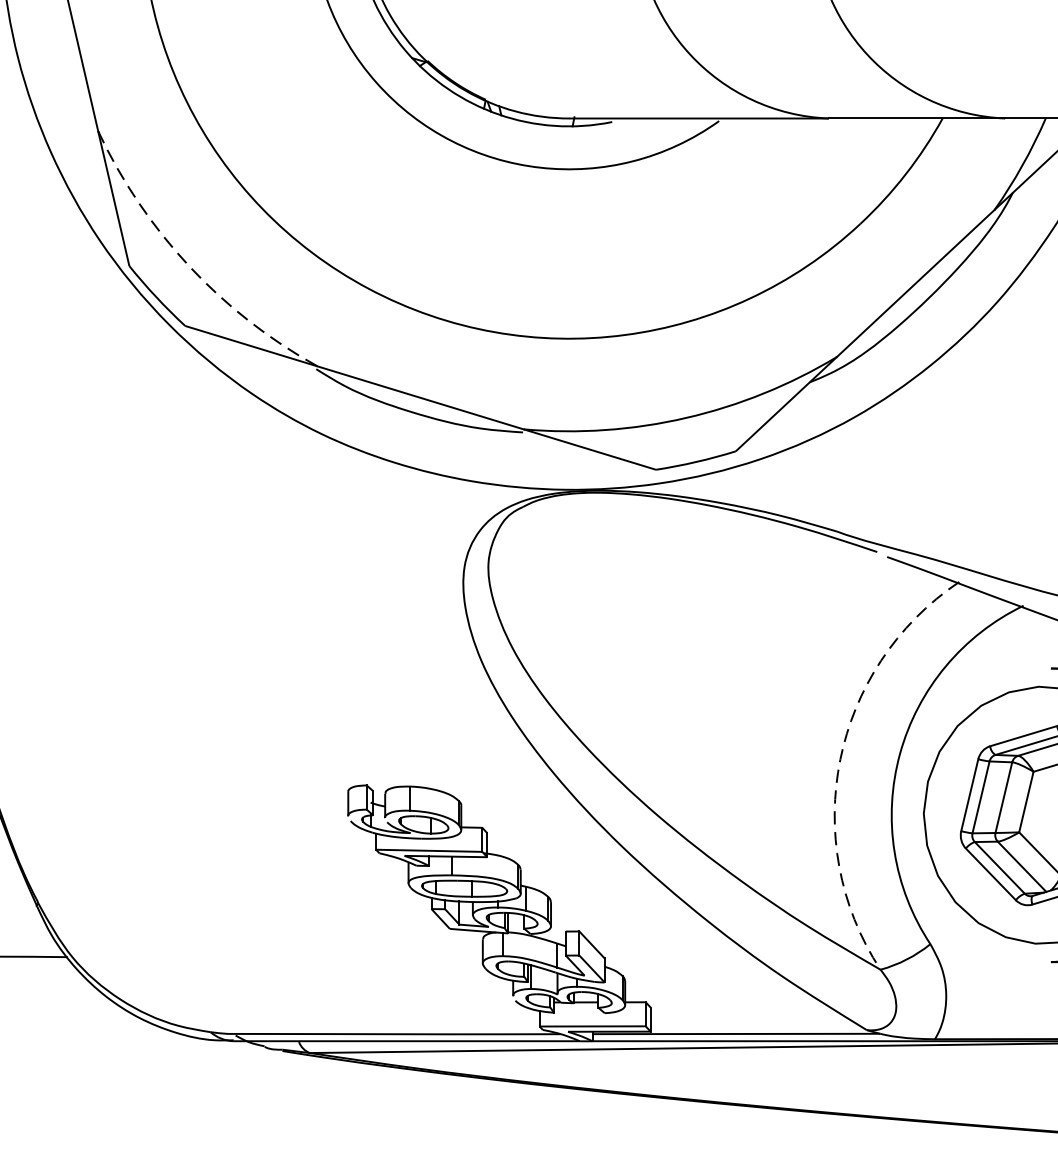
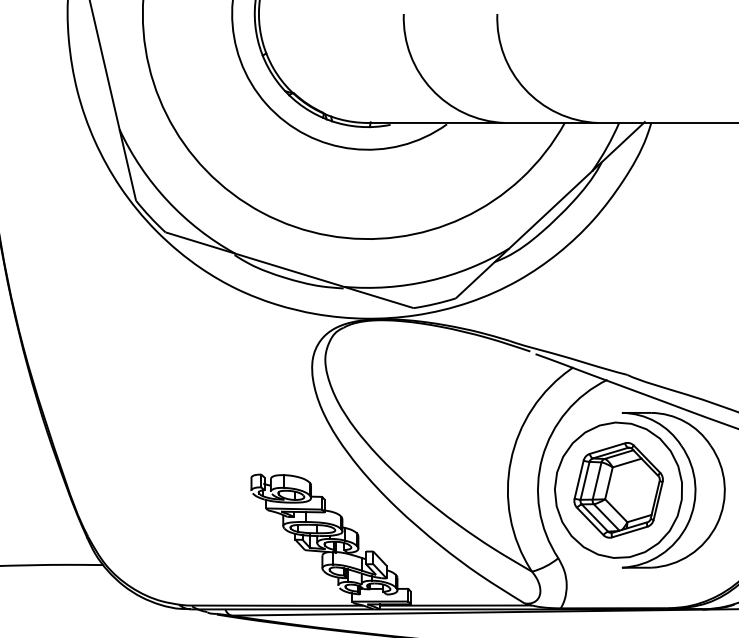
arc: (188, 265) -> (167, 200), dashed -> solid
arc: (839, 758) -> (510, 460), dashed -> solid

